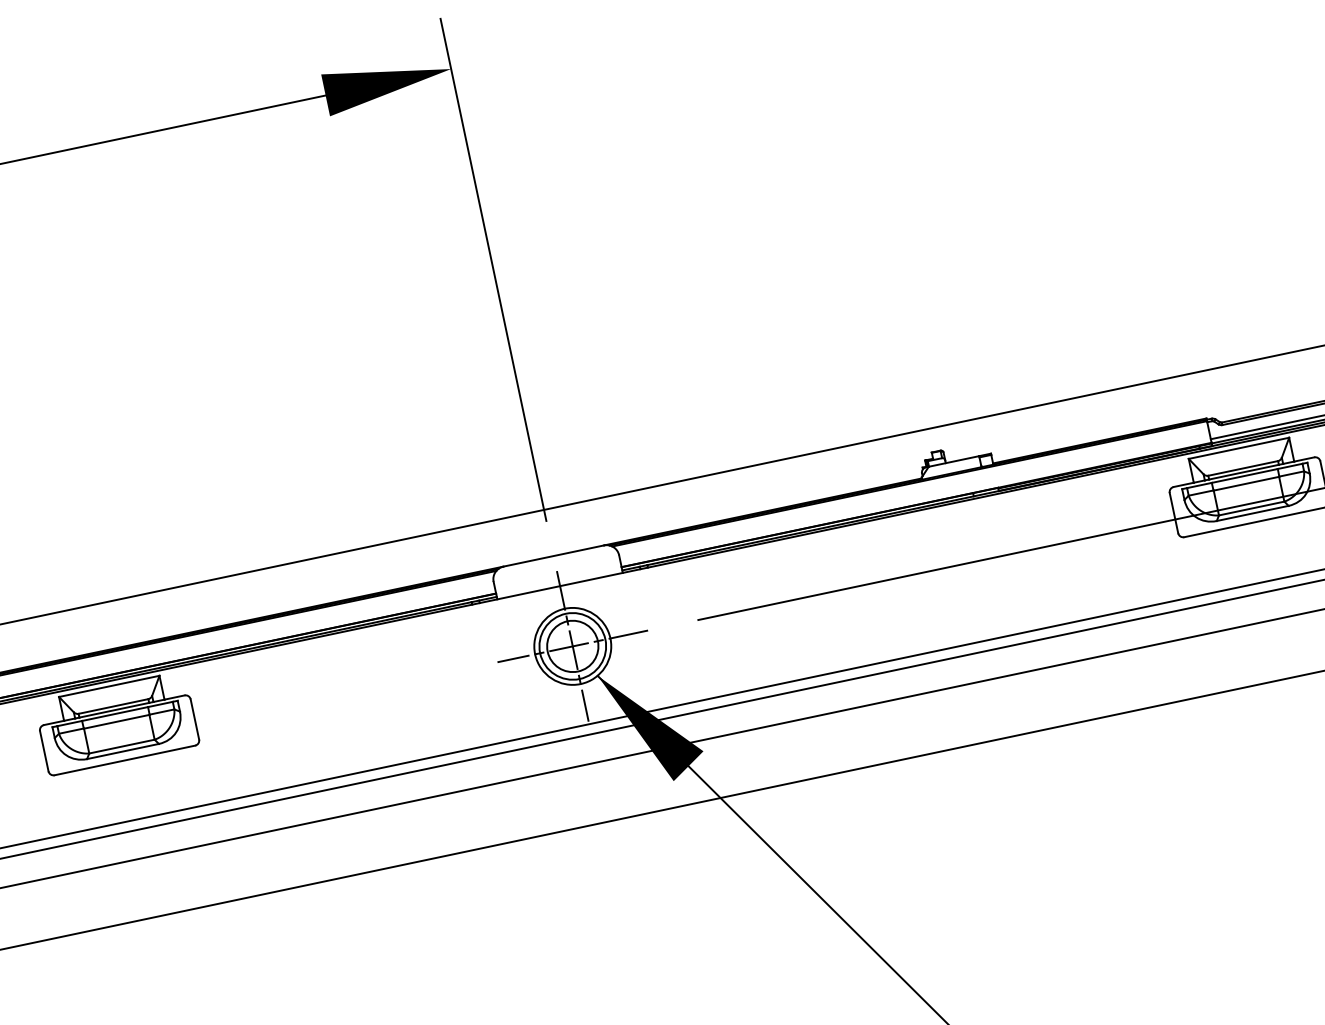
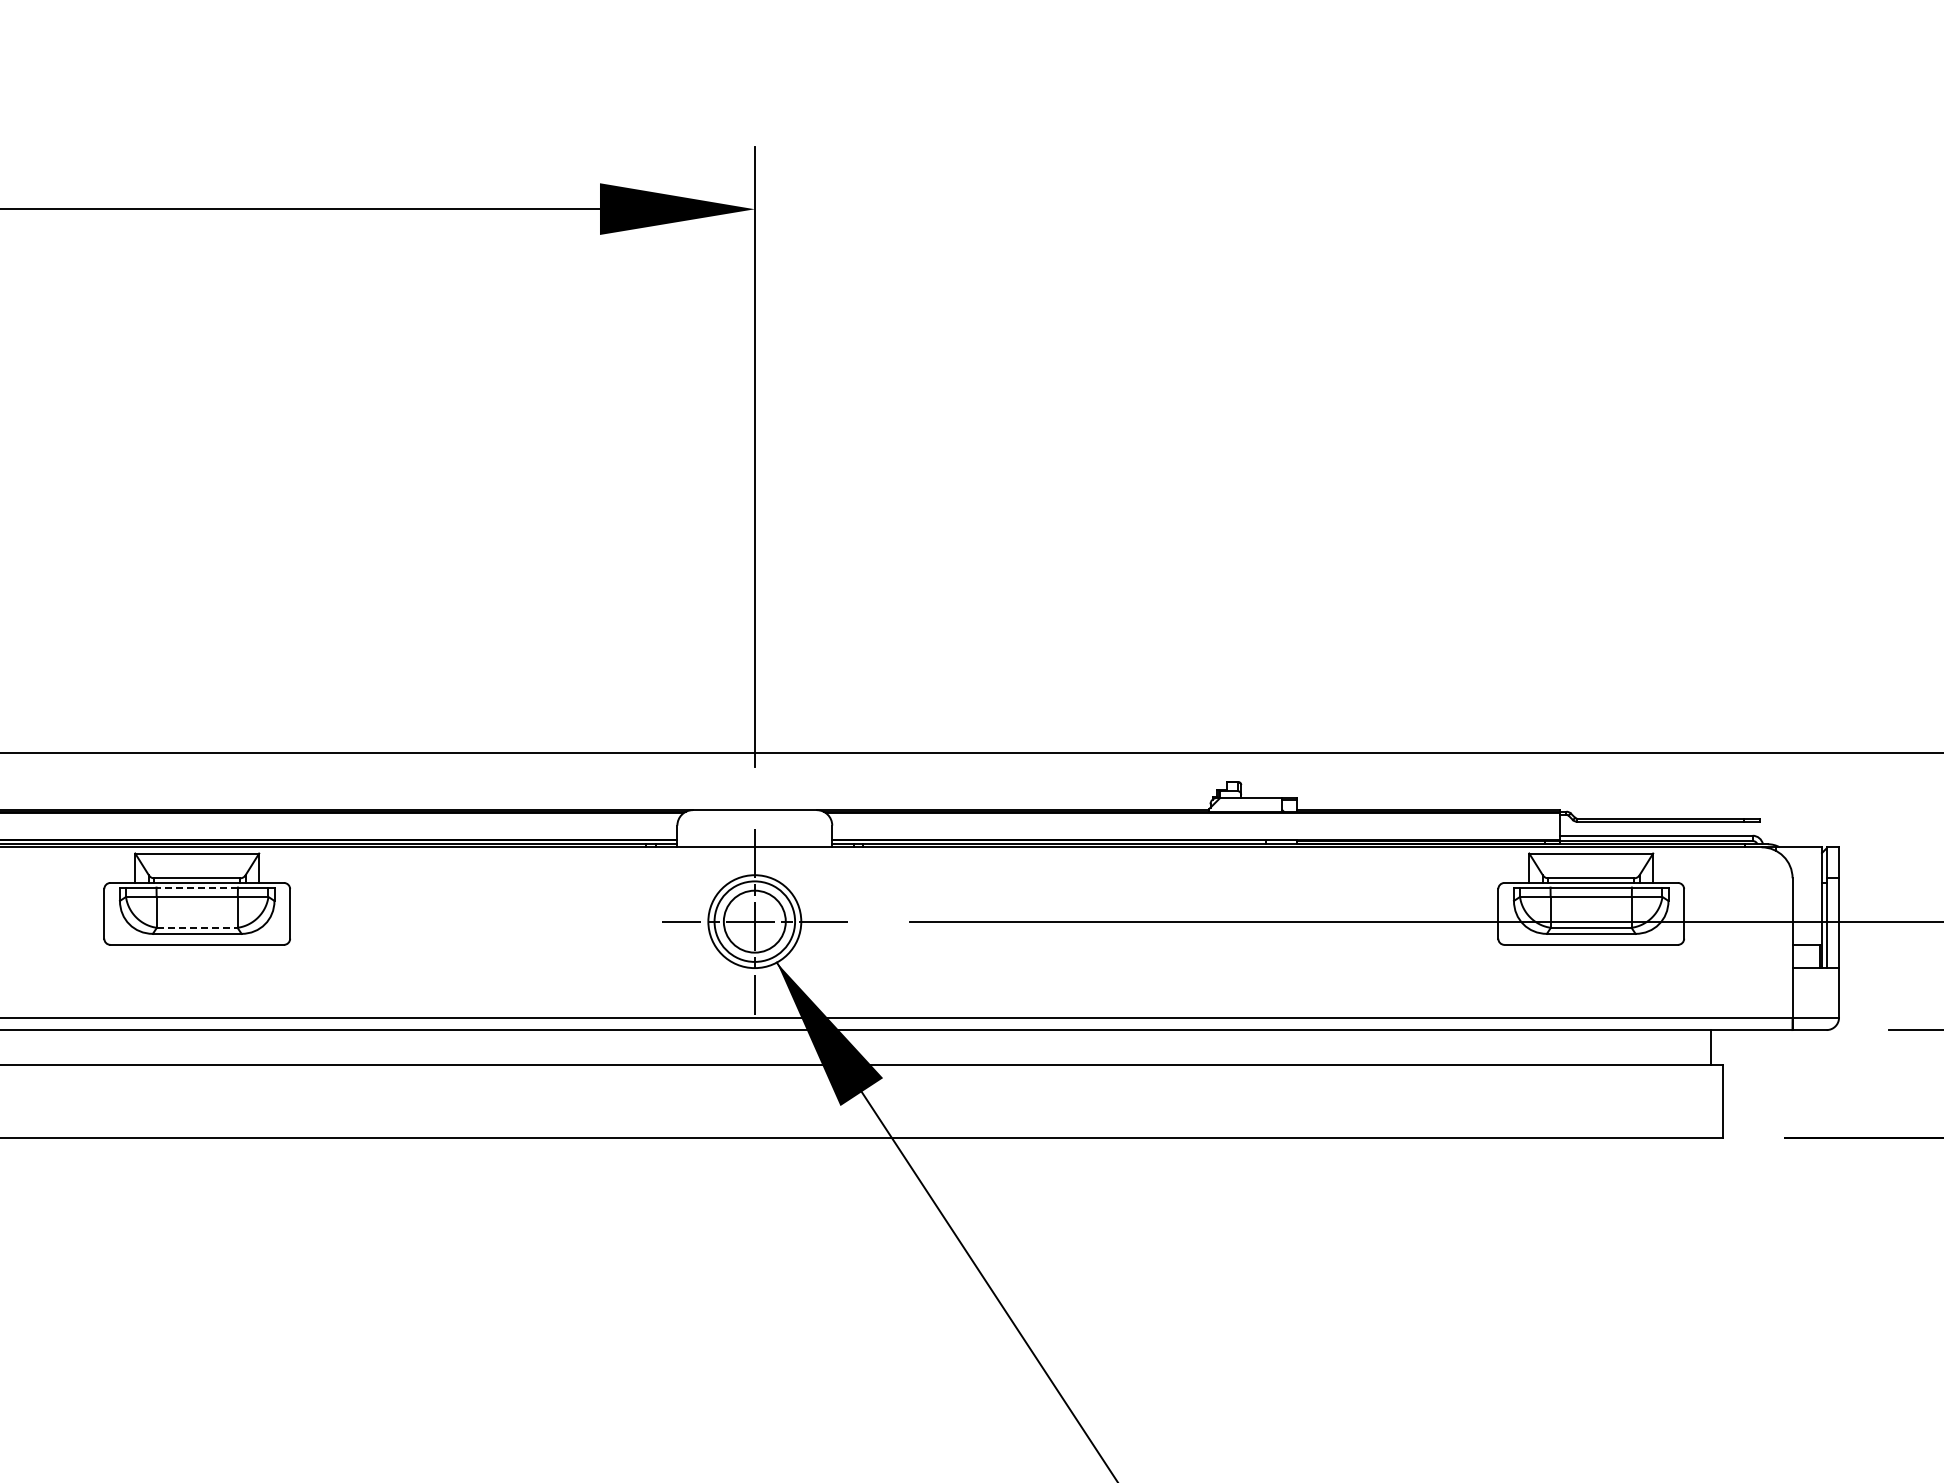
line: (115, 713) -> (197, 887), solid -> dashed
line: (122, 746) -> (197, 927), solid -> dashed

